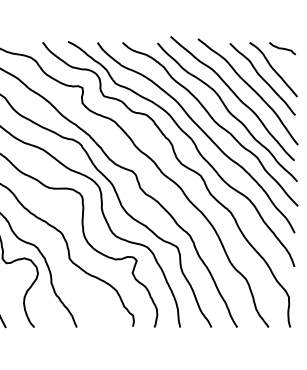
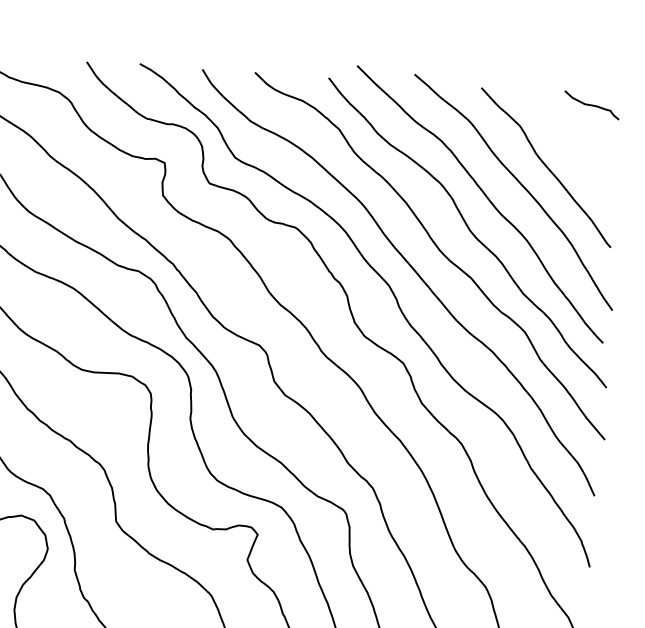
curve: (273, 69) -> (570, 148), removed

